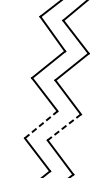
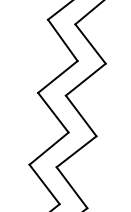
line: (41, 124) -> (49, 148), dashed -> solid
line: (64, 127) -> (76, 152), dashed -> solid

